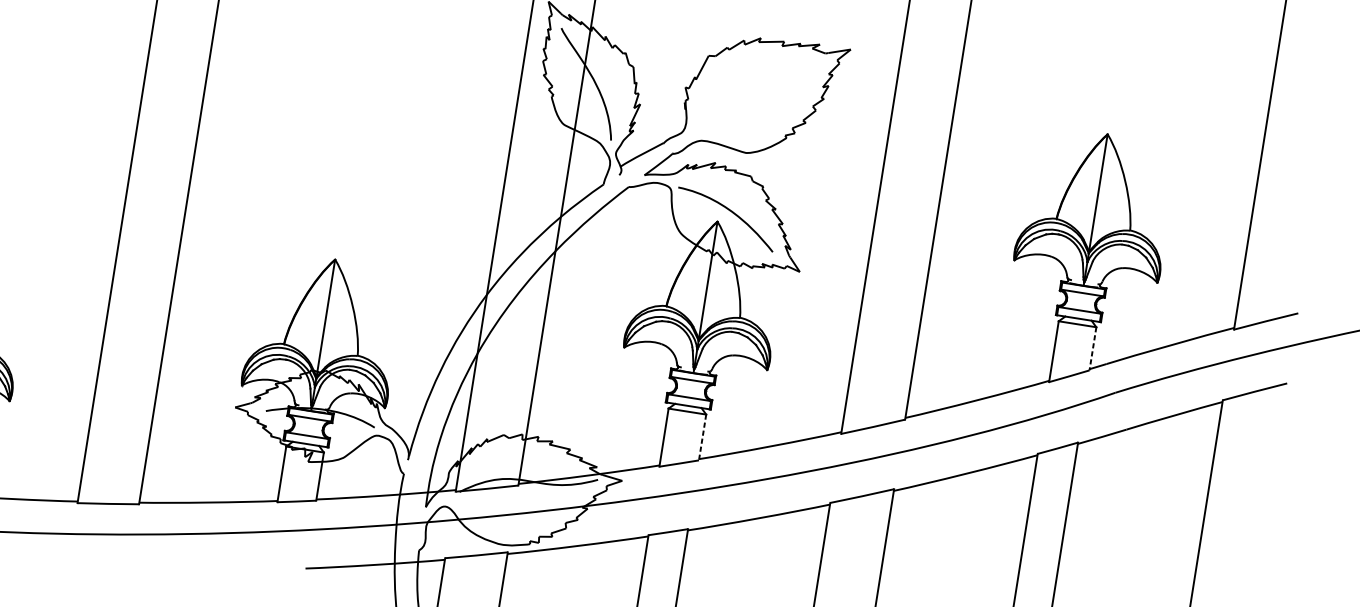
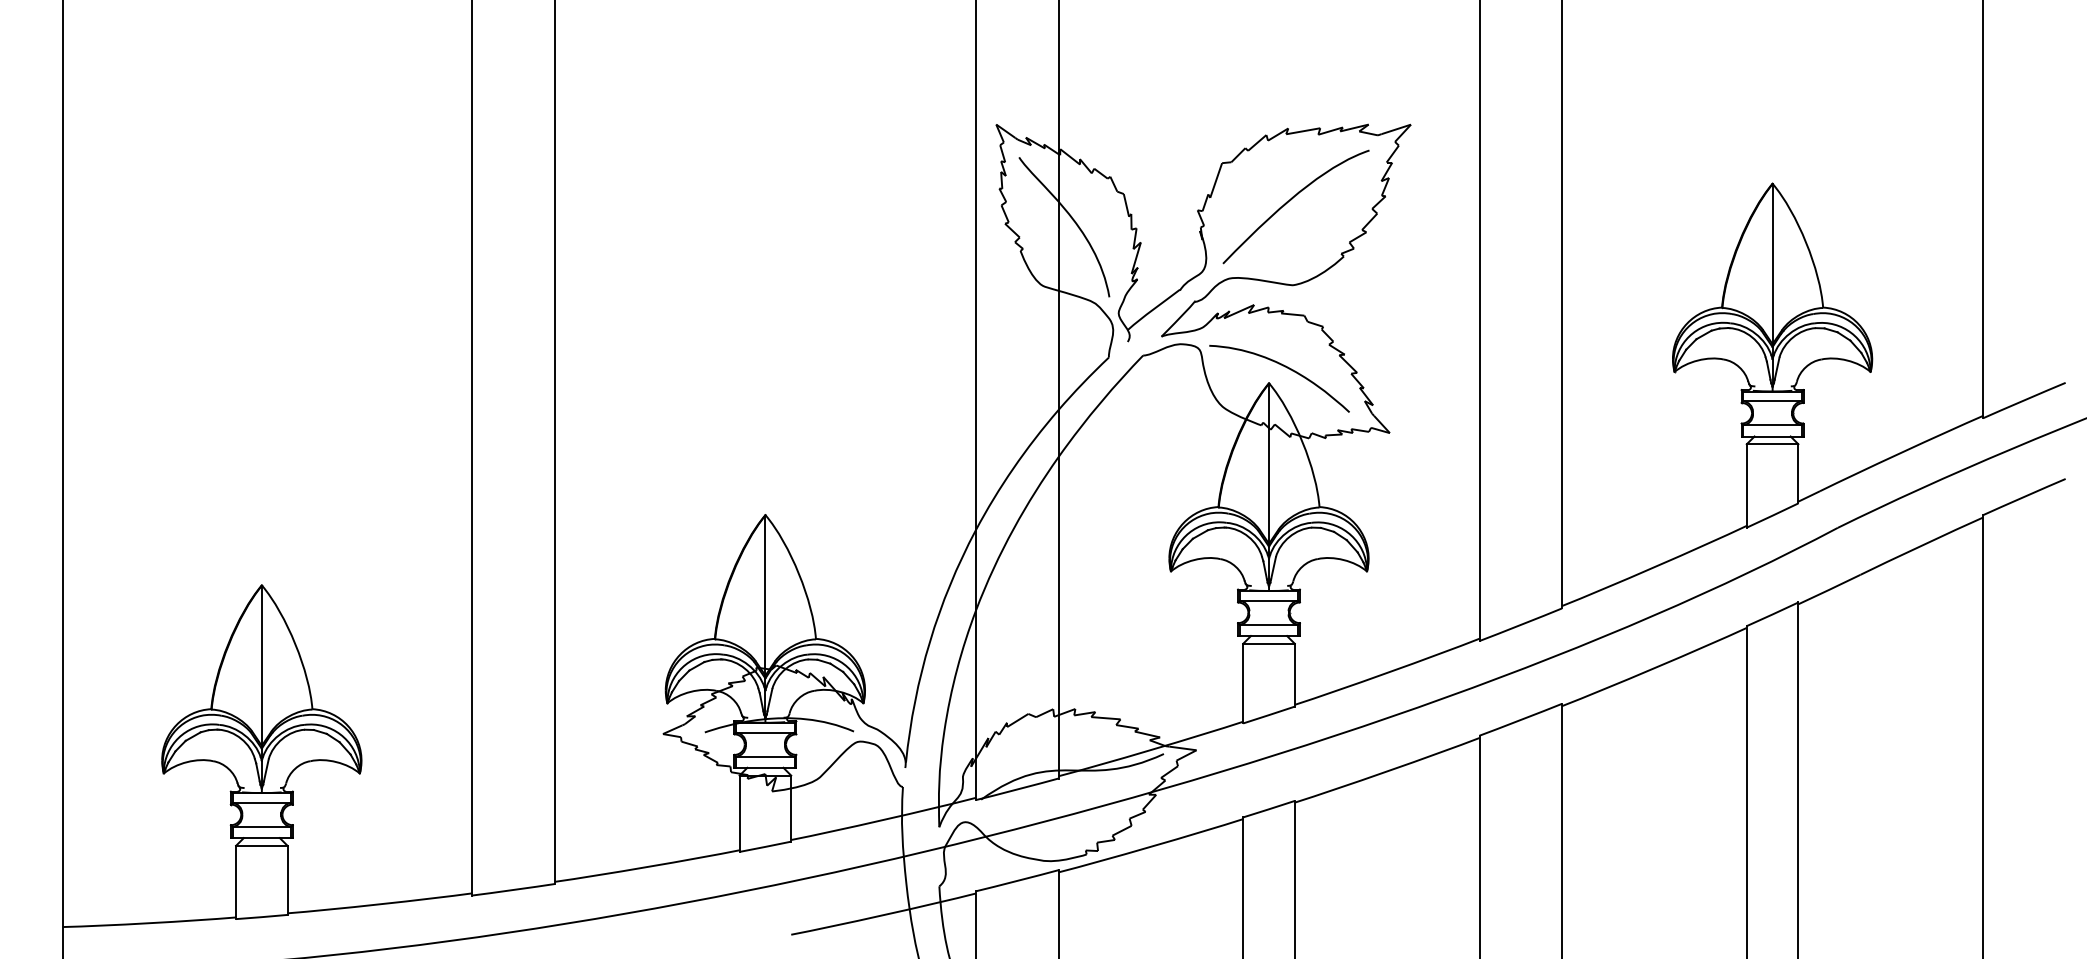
curve: (754, 91) -> (1291, 200), added
line: (1093, 348) -> (1798, 473), dashed -> solid
line: (702, 437) -> (1294, 675), dashed -> solid

